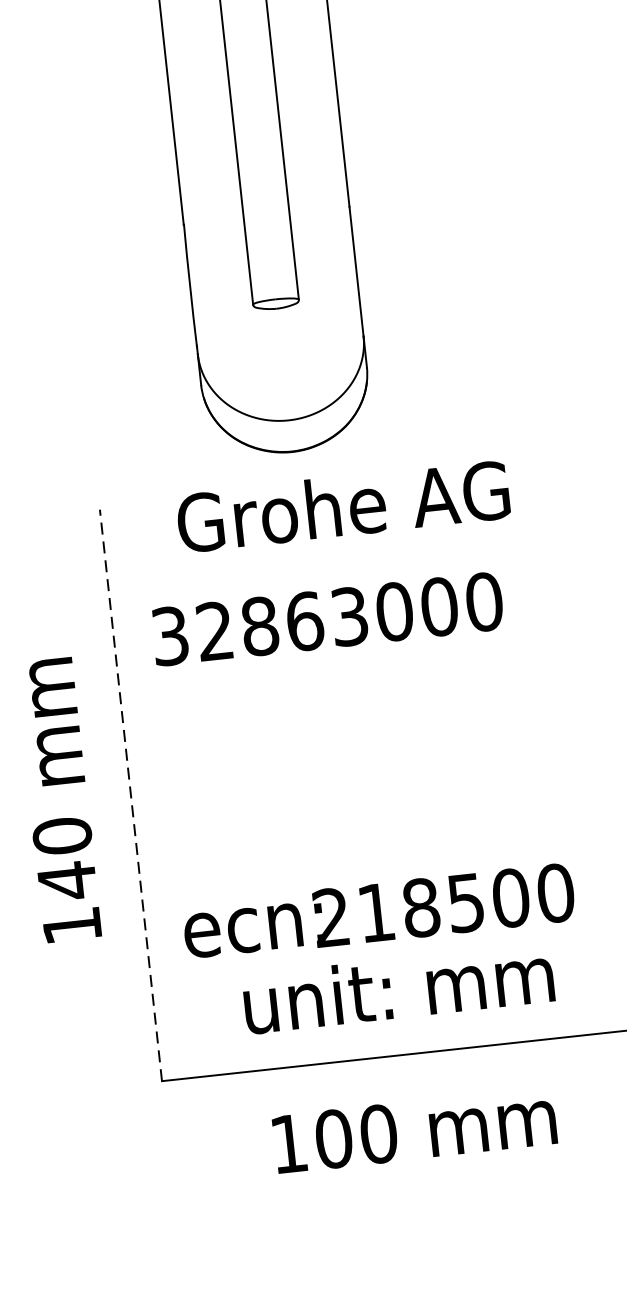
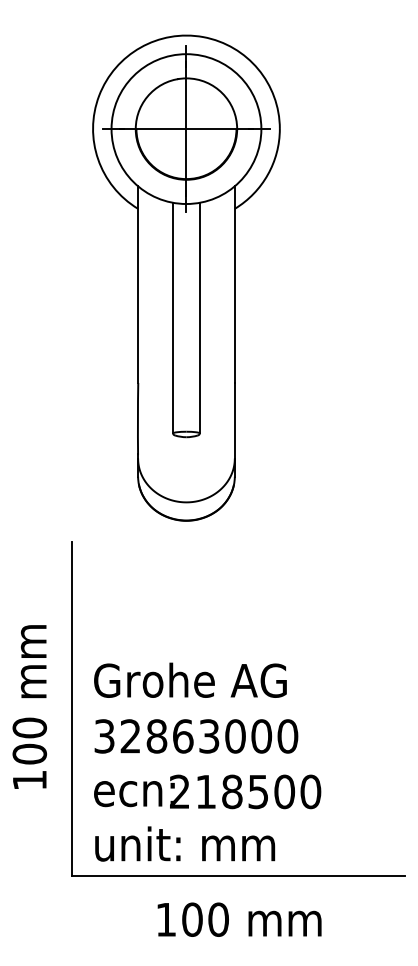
text: (343, 504) -> (190, 679), moved
text: (327, 619) -> (196, 736), moved
line: (130, 794) -> (71, 708), dashed -> solid
text: (66, 881) -> (29, 754), 140 -> 100
text: (399, 987) -> (185, 843), moved
text: (414, 1129) -> (239, 919), moved

